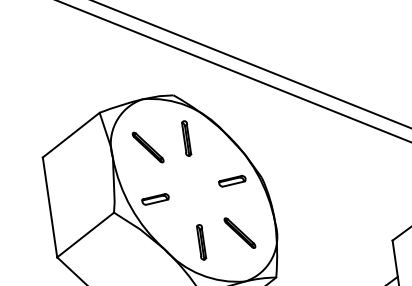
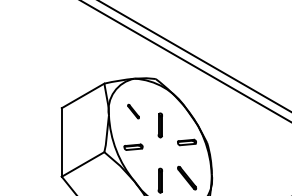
part: (185, 138) -> (159, 125), moved
part: (147, 147) -> (133, 111), size x0.6

